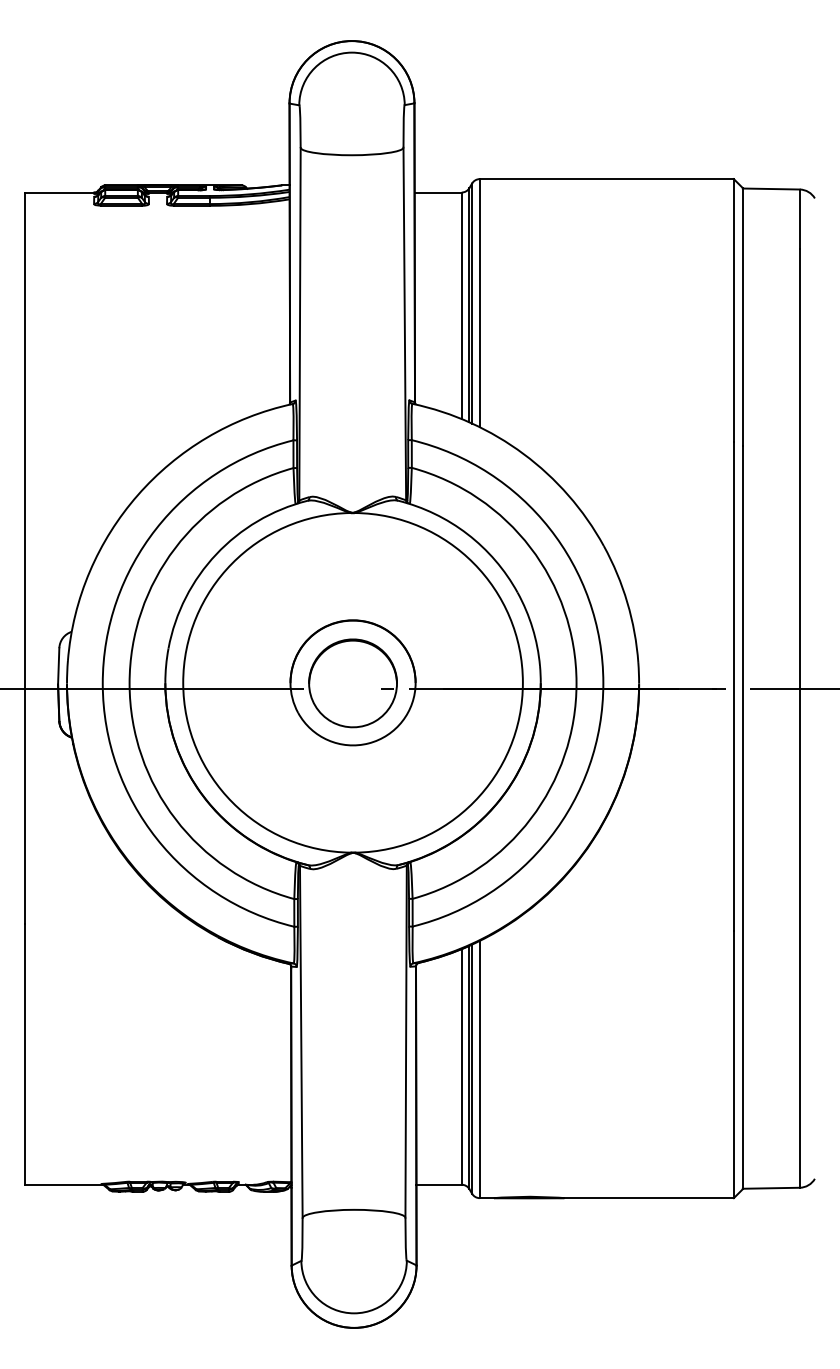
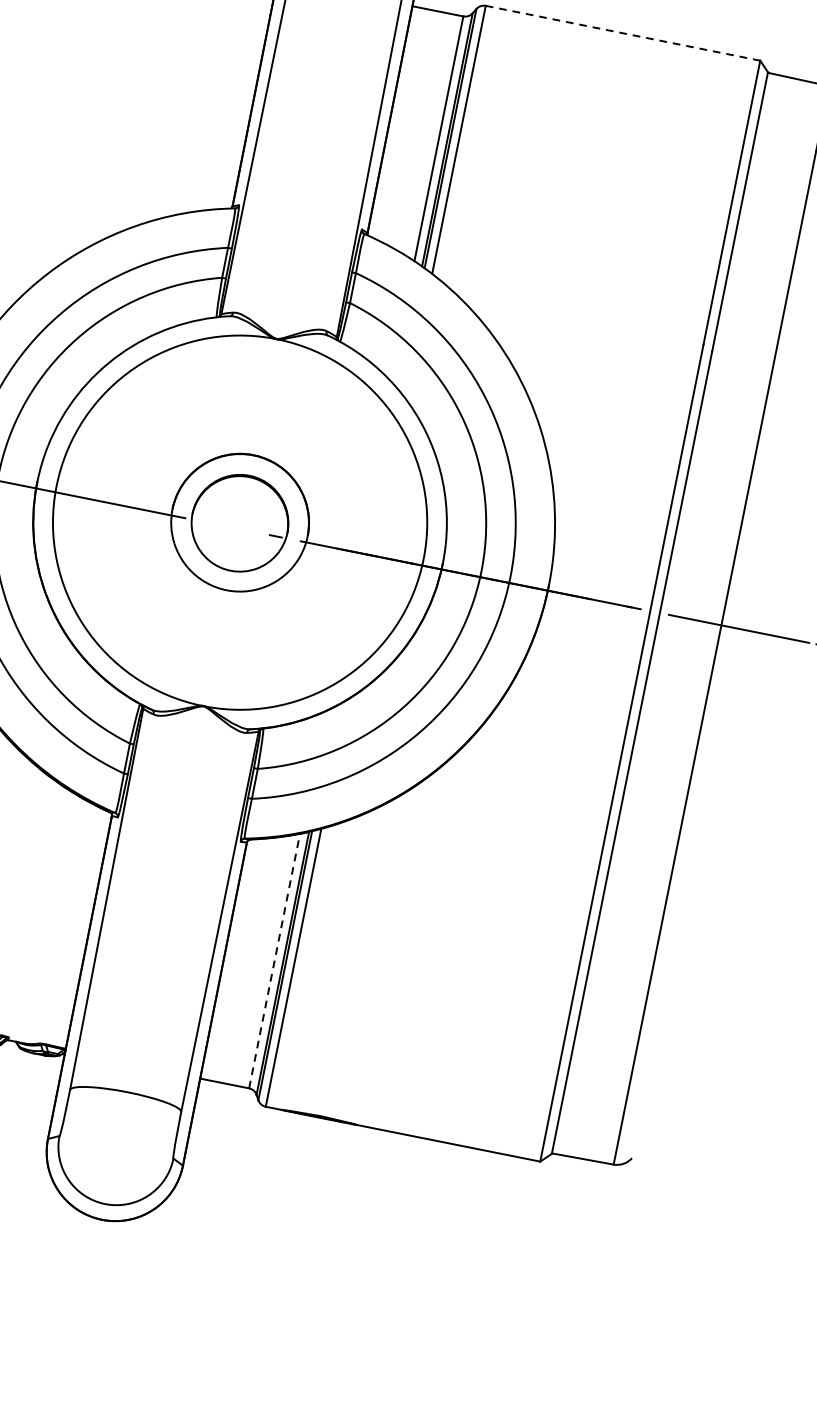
line: (607, 179) -> (623, 33), solid -> dashed
line: (461, 1066) -> (274, 960), solid -> dashed

